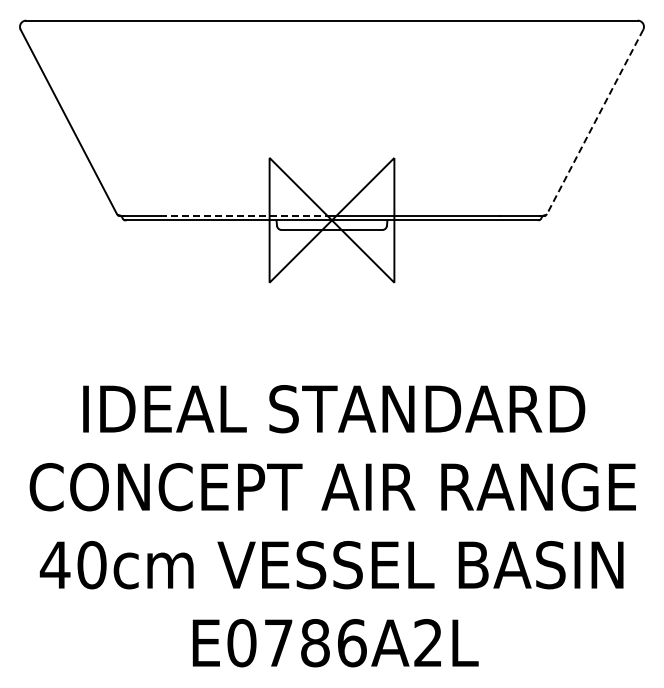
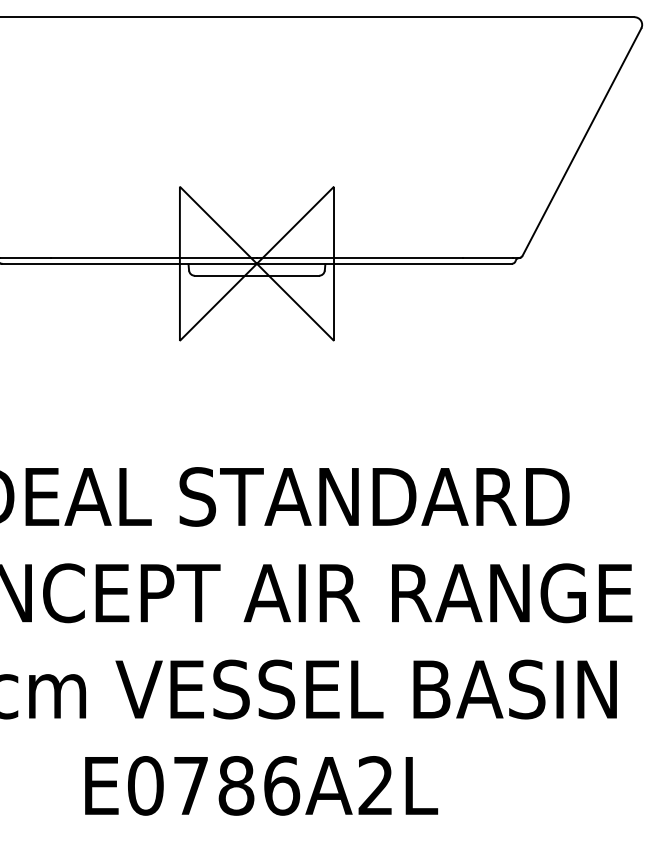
line: (595, 121) -> (582, 141), dashed -> solid
line: (248, 215) -> (153, 257), dashed -> solid

